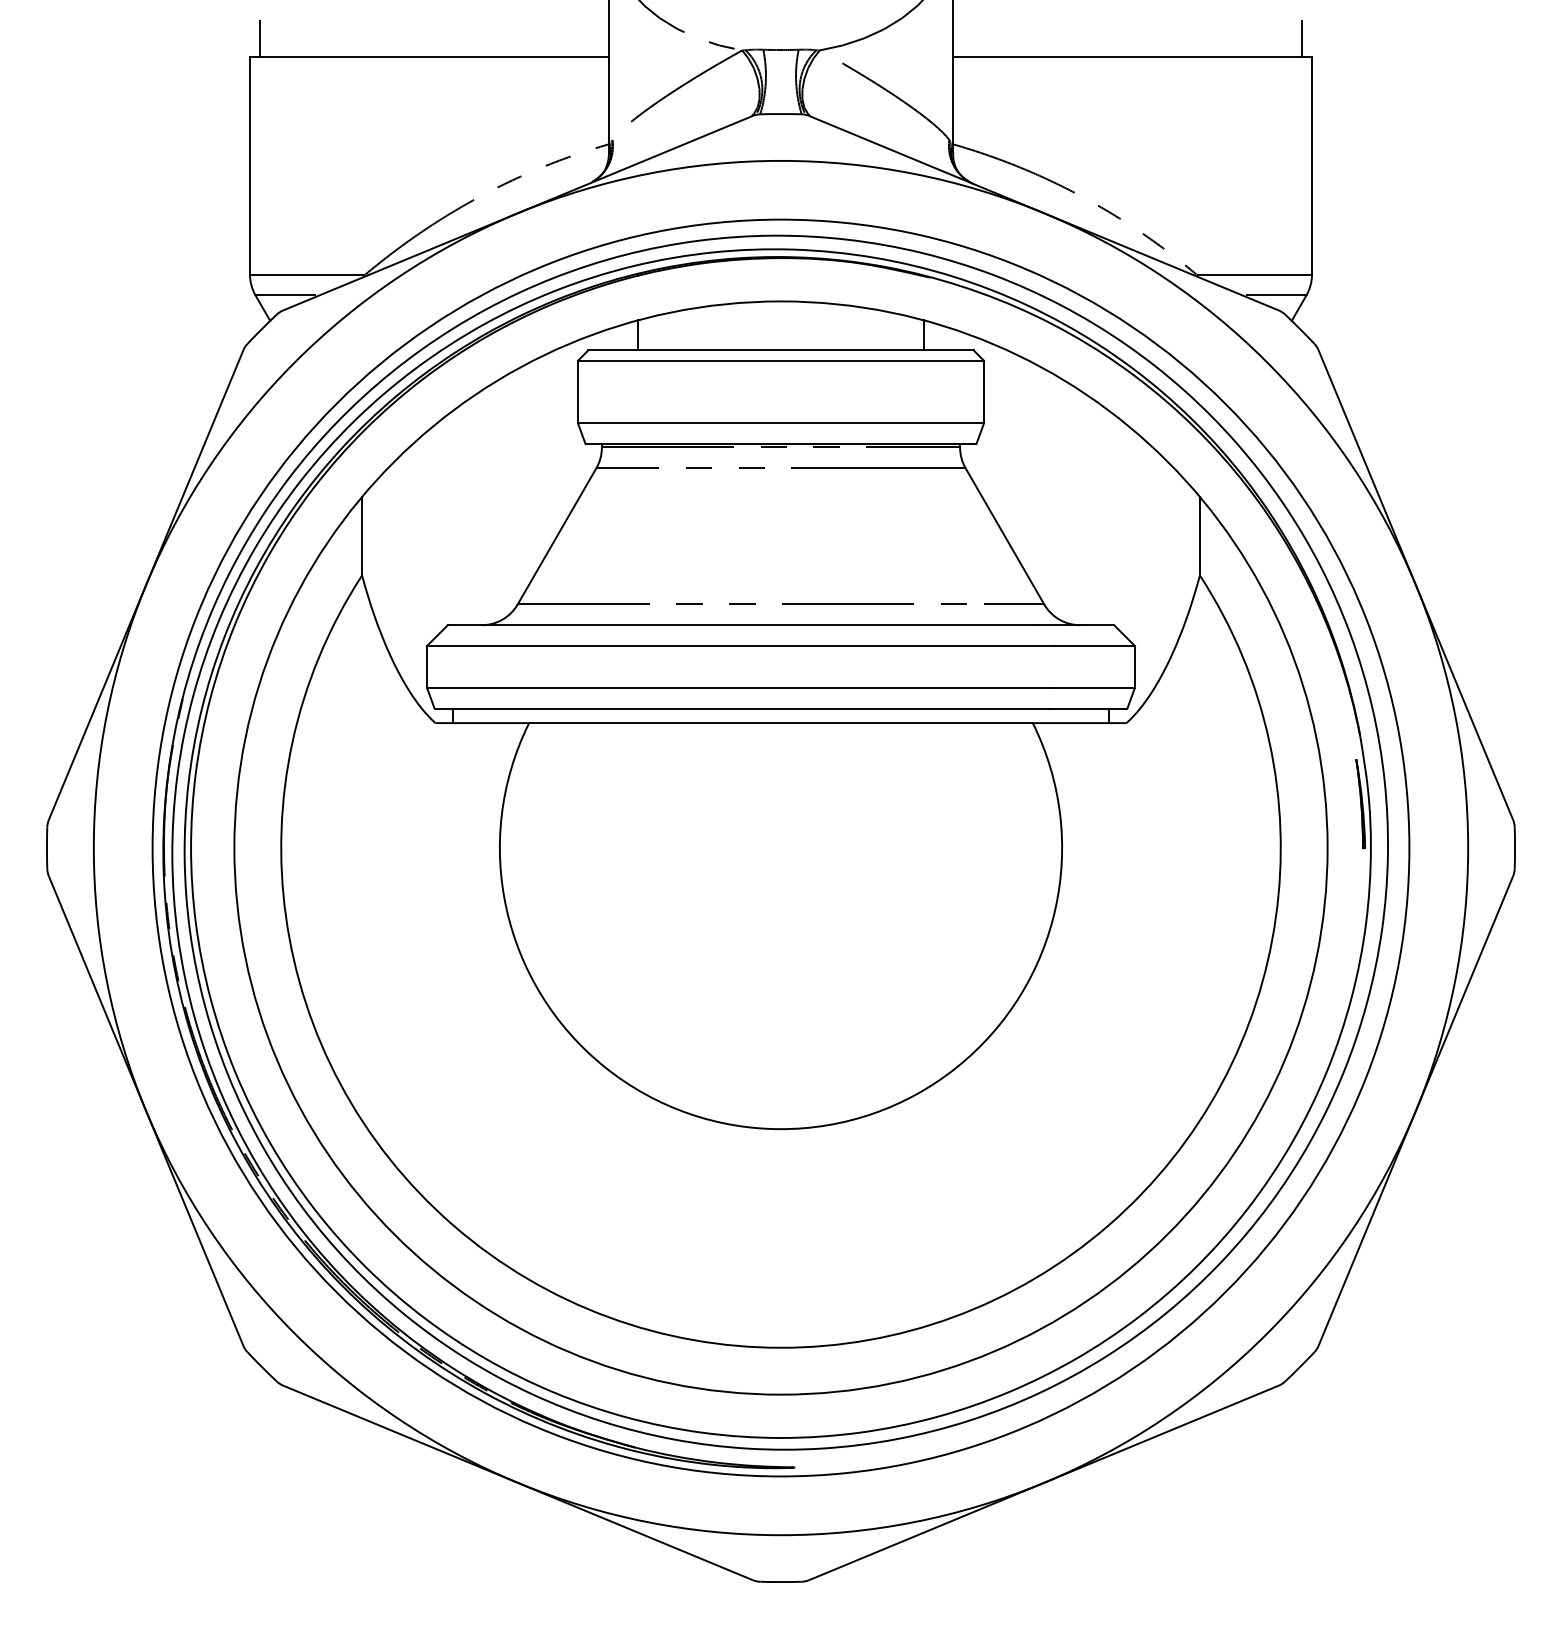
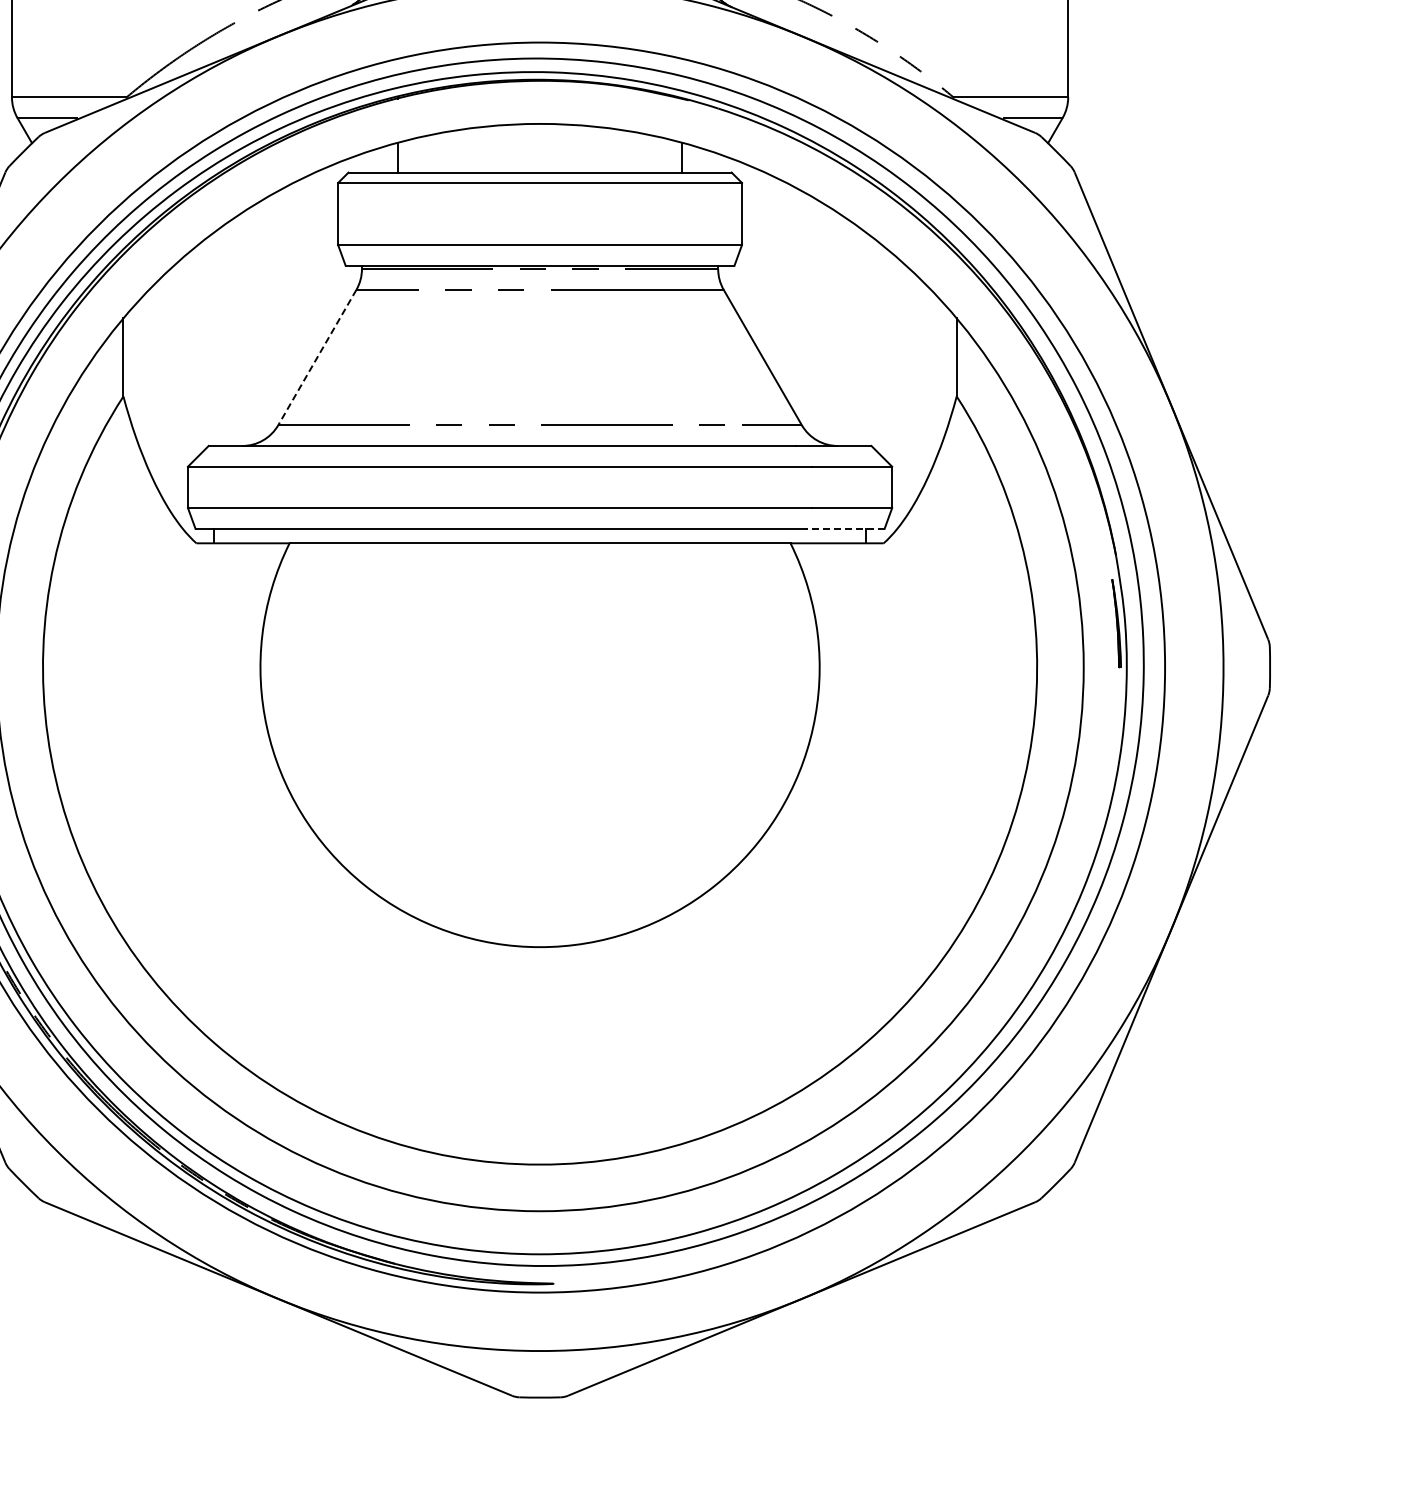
line: (557, 536) -> (317, 357), solid -> dashed
line: (1087, 708) -> (844, 528), solid -> dashed

